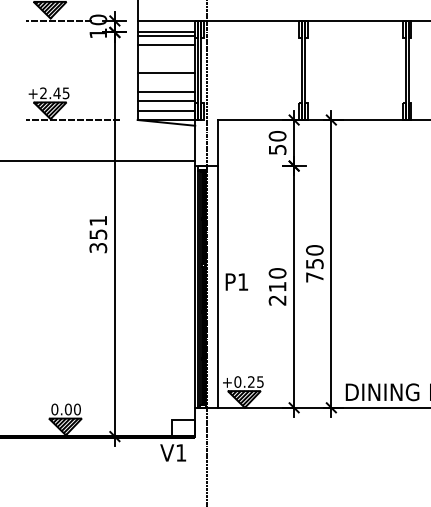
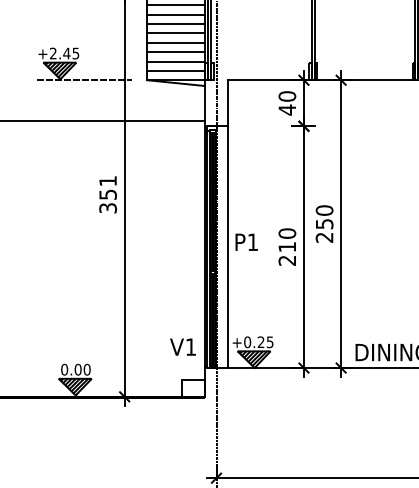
line: (166, 54) -> (176, 14), added
line: (166, 63) -> (176, 23), added
line: (166, 82) -> (176, 42), added
text: (277, 149) -> (287, 109), 50 -> 40
text: (314, 277) -> (324, 237), 750 -> 250
text: (173, 452) -> (183, 346), moved

